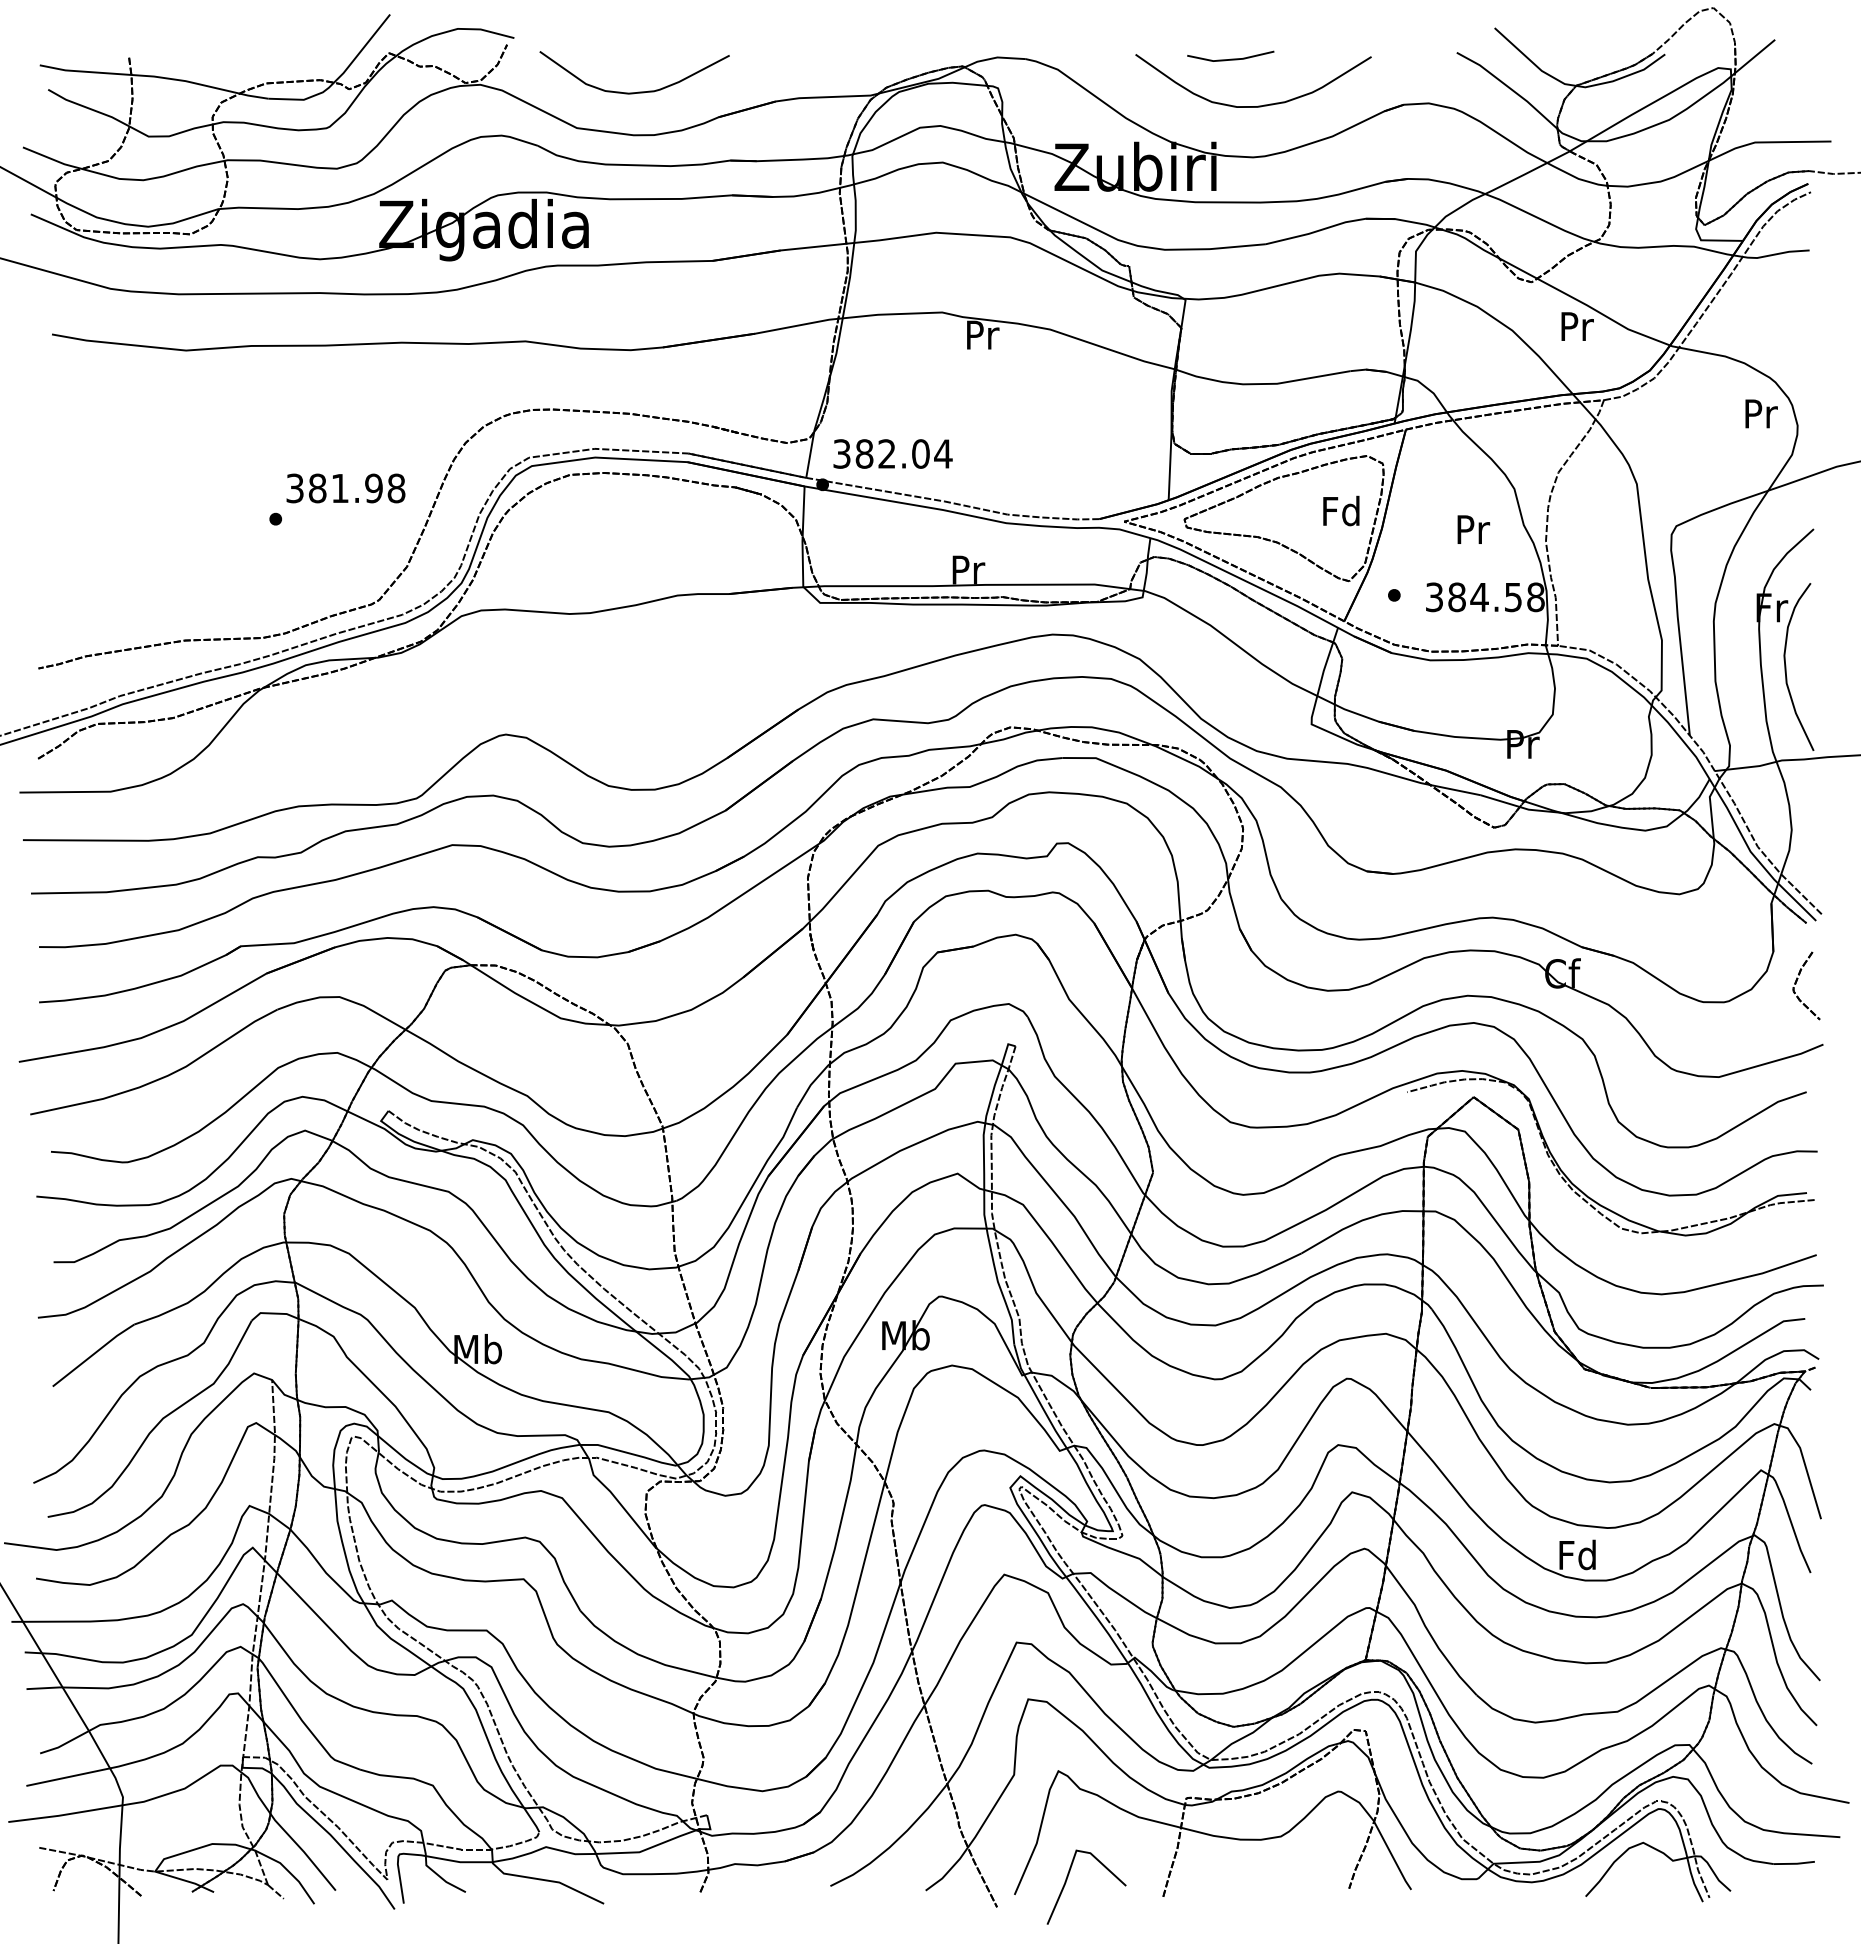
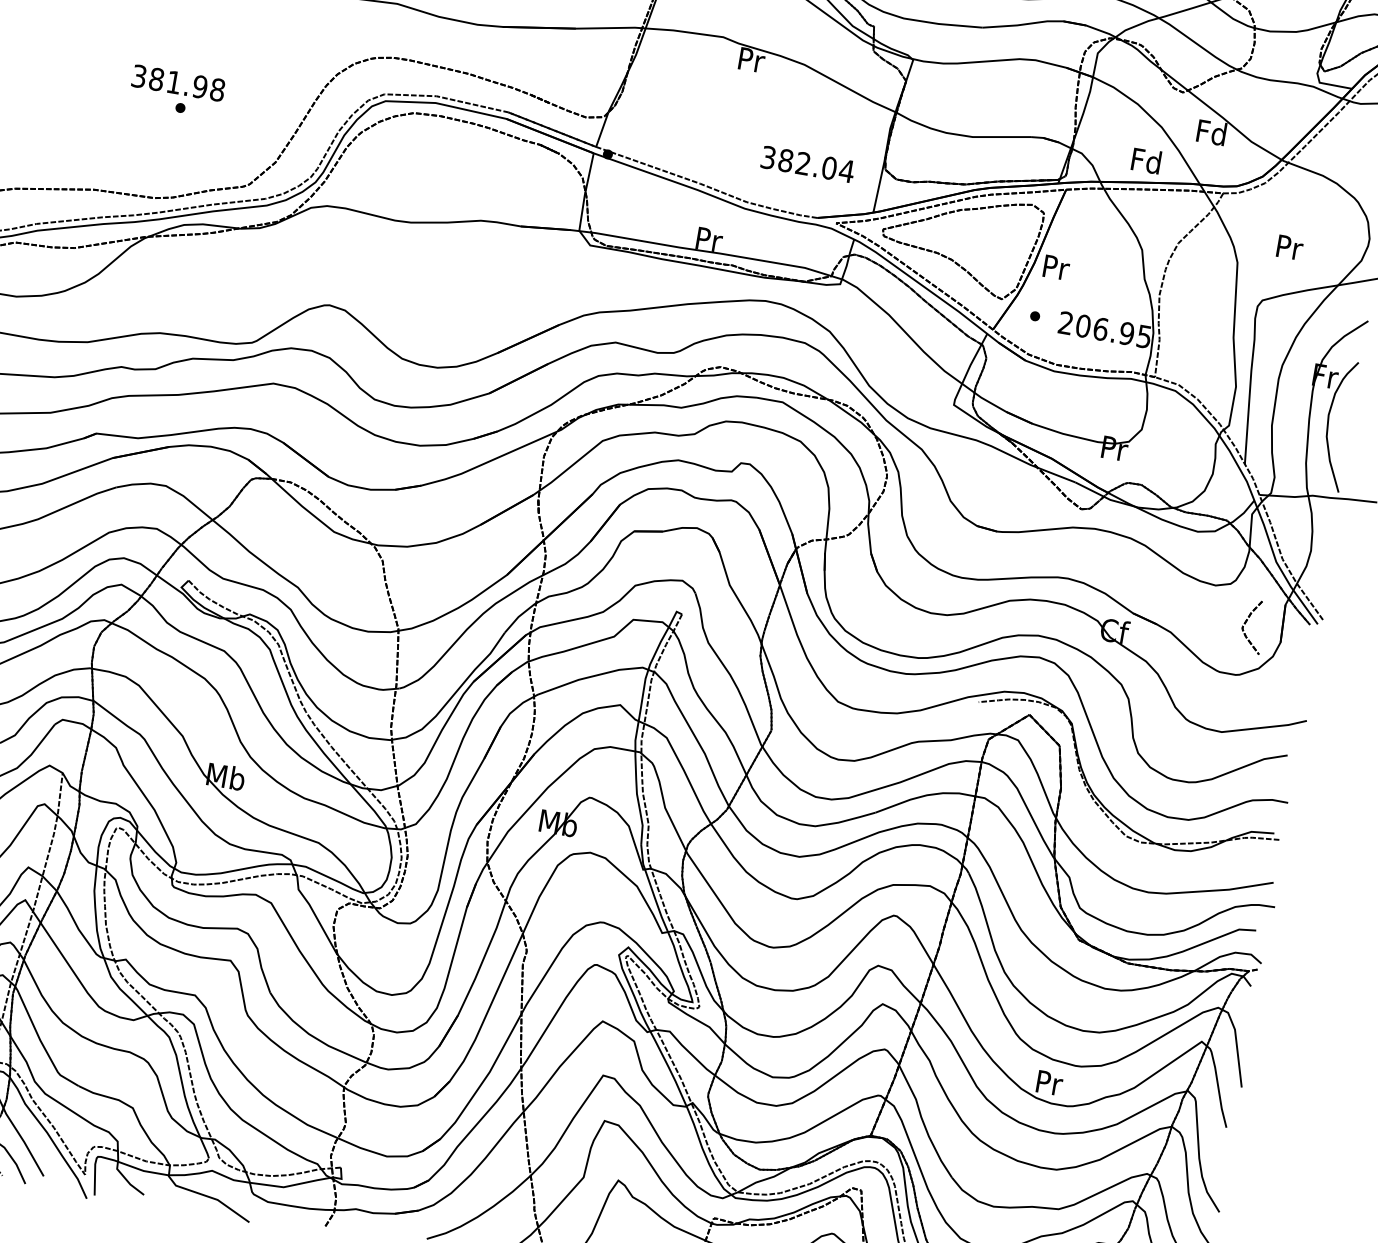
text: (1576, 326) -> (1211, 132), Pr -> Fd
text: (1761, 413) -> (1290, 247), moved
text: (892, 453) -> (807, 164), moved
text: (345, 488) -> (178, 83), moved
text: (1341, 510) -> (1146, 160), moved
text: (1473, 529) -> (1056, 267), moved
text: (1485, 597) -> (1105, 330), 384.58 -> 206.95
part: (1797, 981) -> (1246, 622), moved
text: (1577, 1554) -> (1048, 1082), Fd -> Pr

